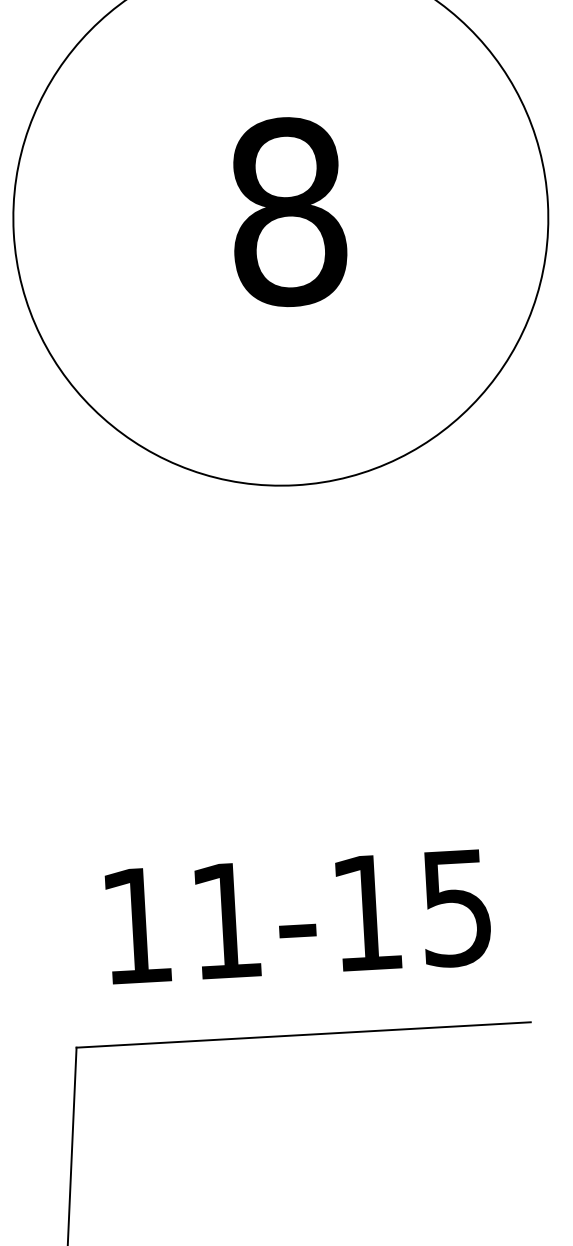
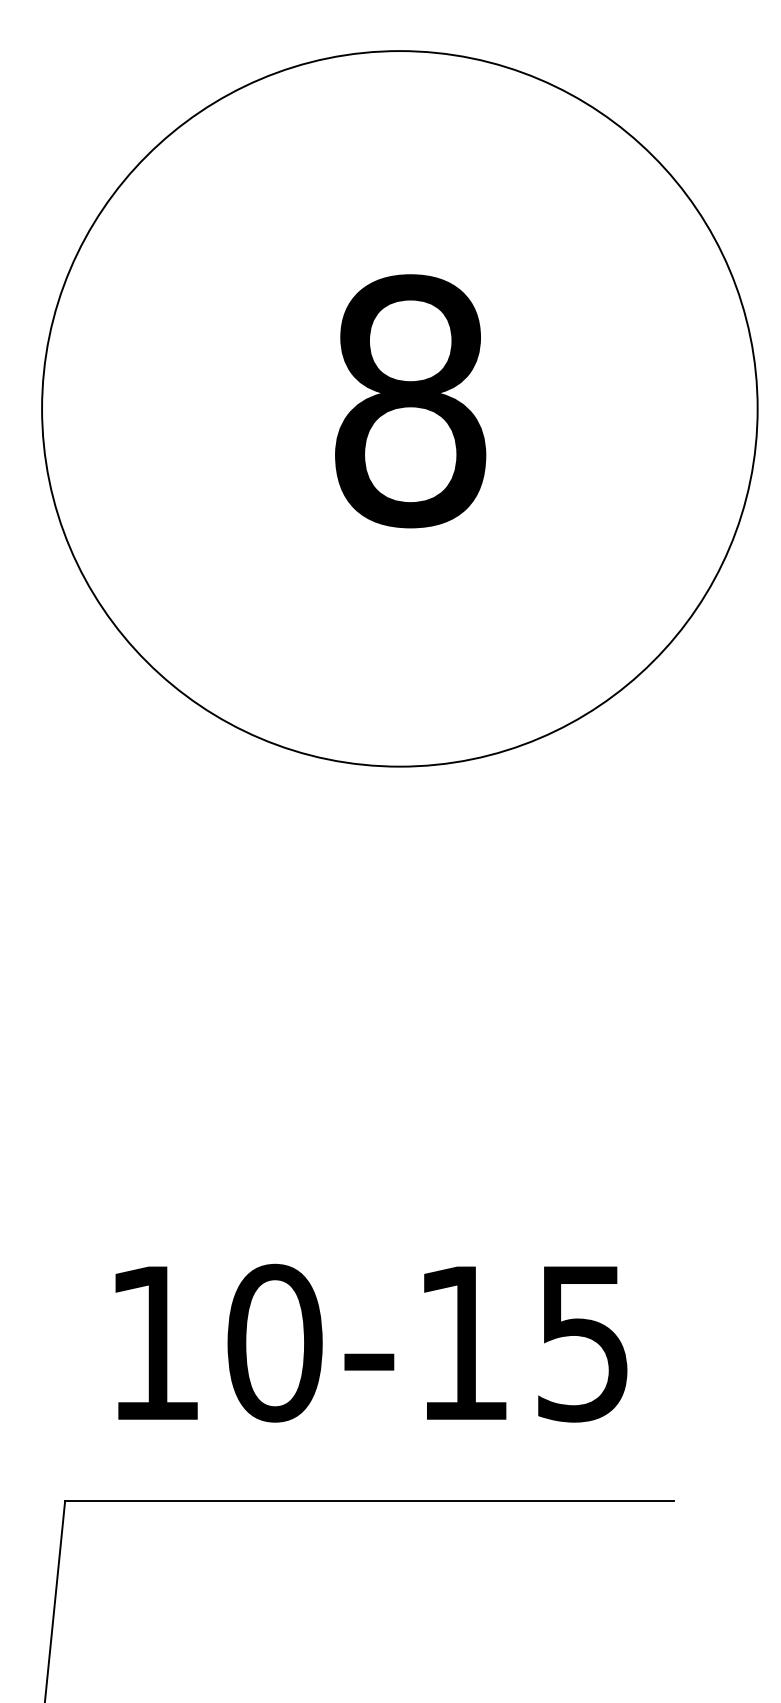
text: (226, 920) -> (274, 1342), 11-15 -> 10-15

